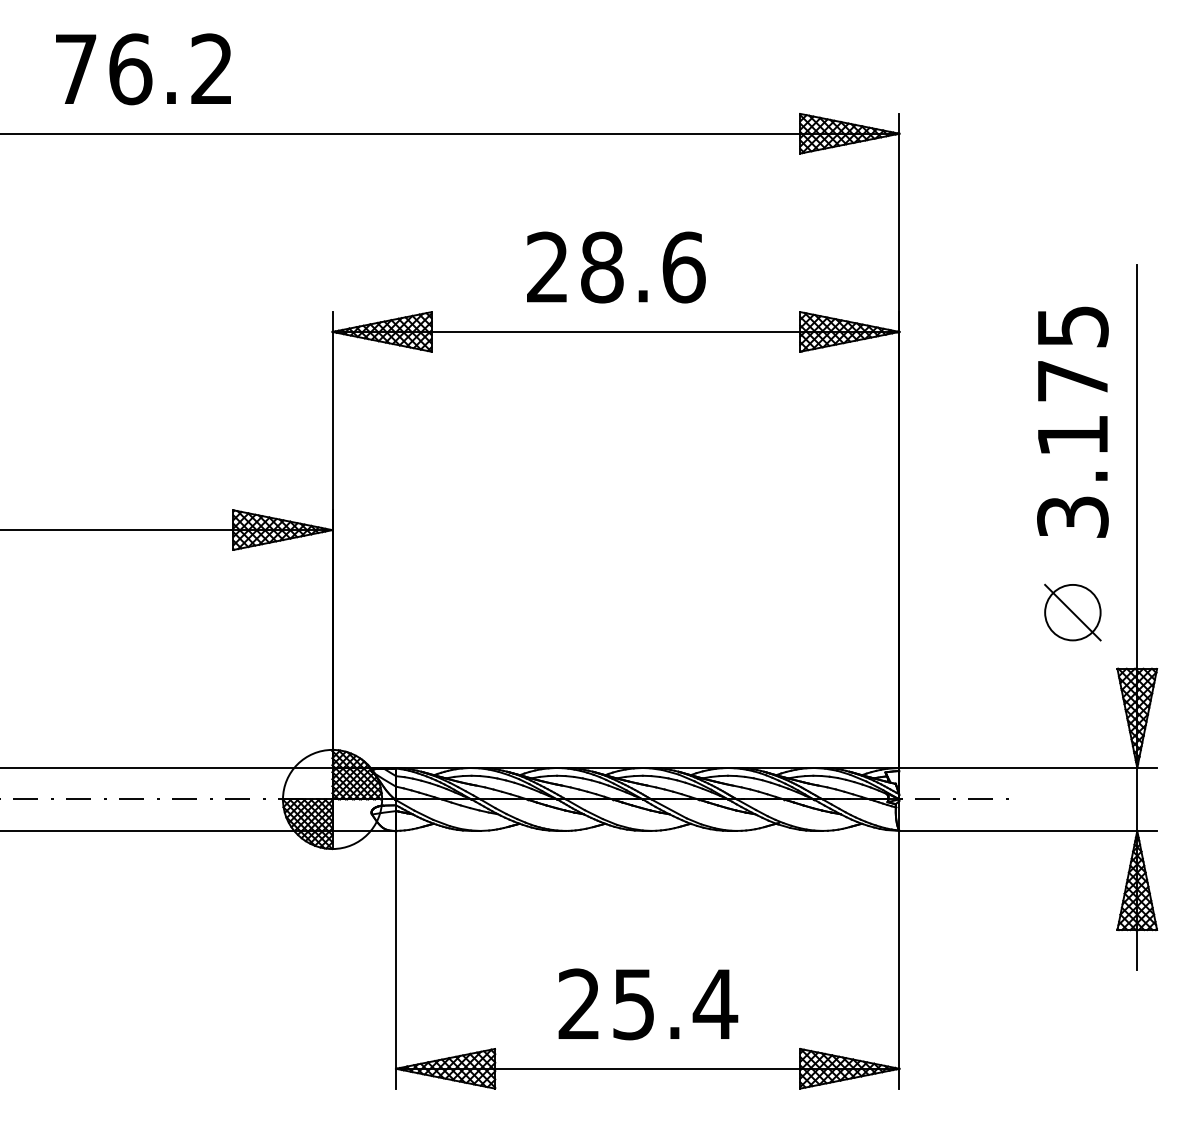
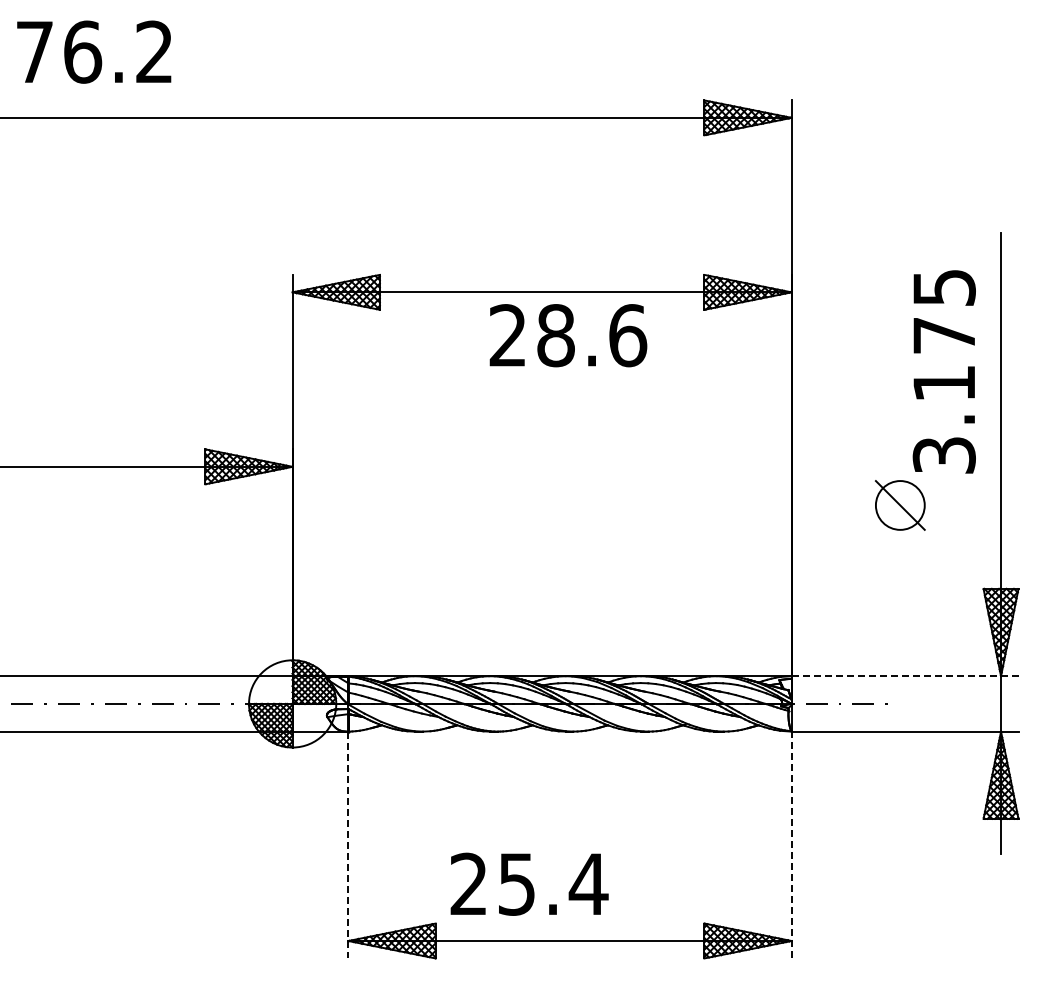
text: (143, 68) -> (94, 51), moved
text: (616, 267) -> (568, 335), moved
part: (1073, 612) -> (900, 505), moved
line: (1027, 768) -> (904, 676), solid -> dashed
line: (899, 959) -> (791, 844), solid -> dashed
line: (395, 960) -> (348, 845), solid -> dashed
text: (648, 1003) -> (529, 883), moved

